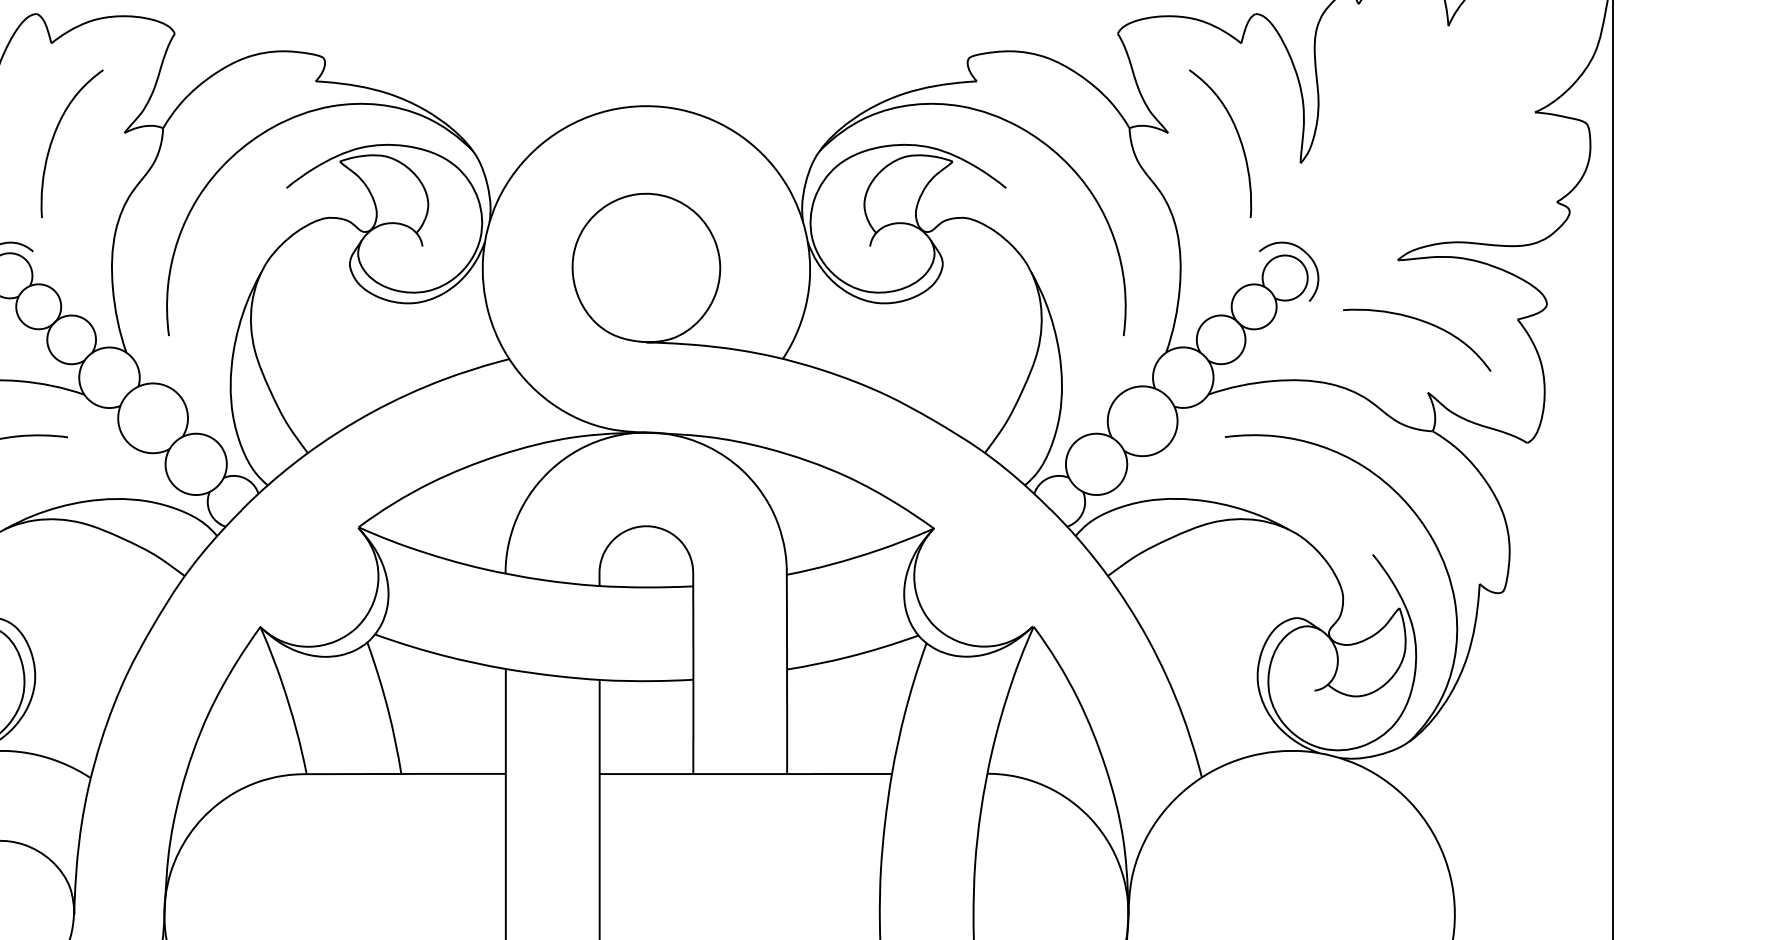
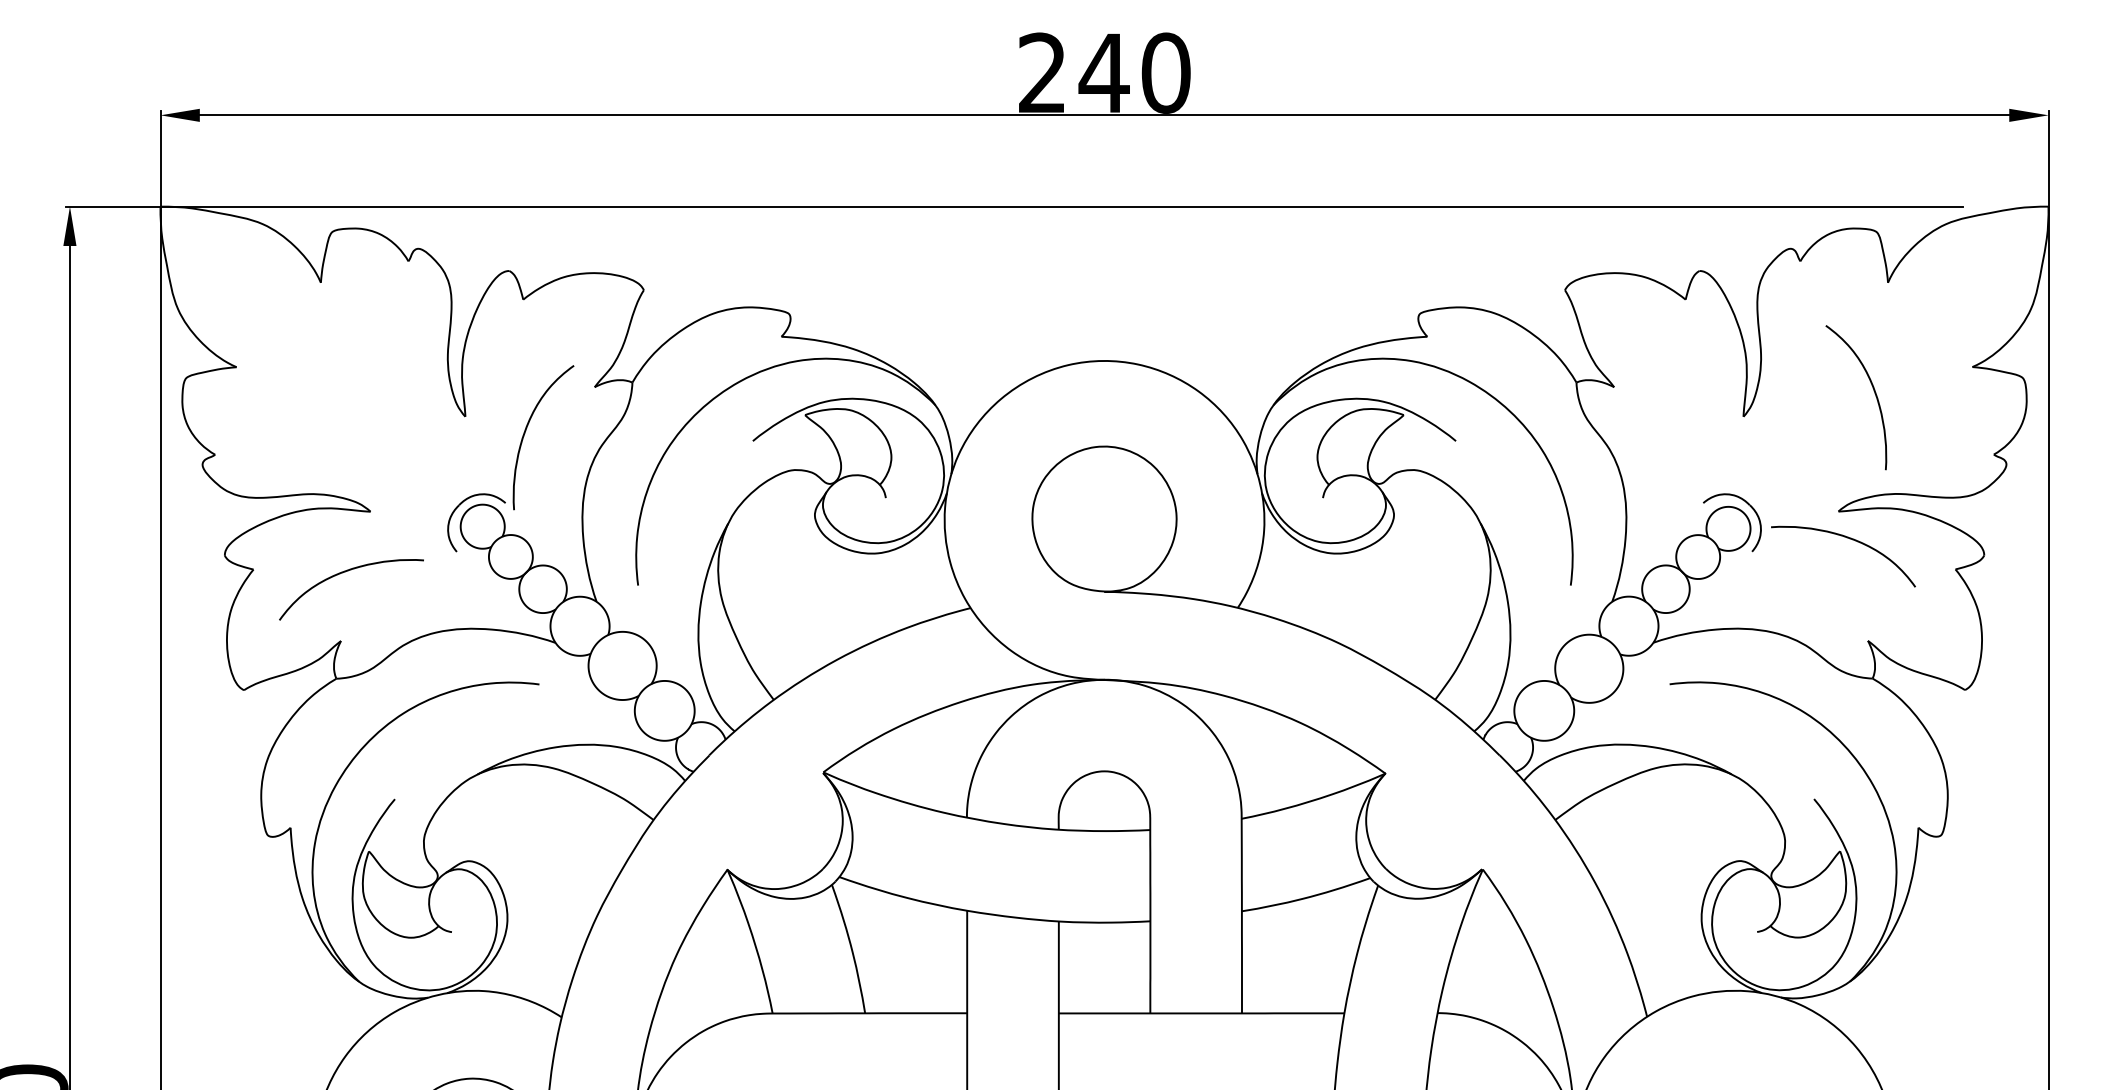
curve: (55, 134) -> (527, 428), moved
curve: (1238, 137) -> (1873, 391), moved
curve: (1423, 322) -> (1849, 539), moved

